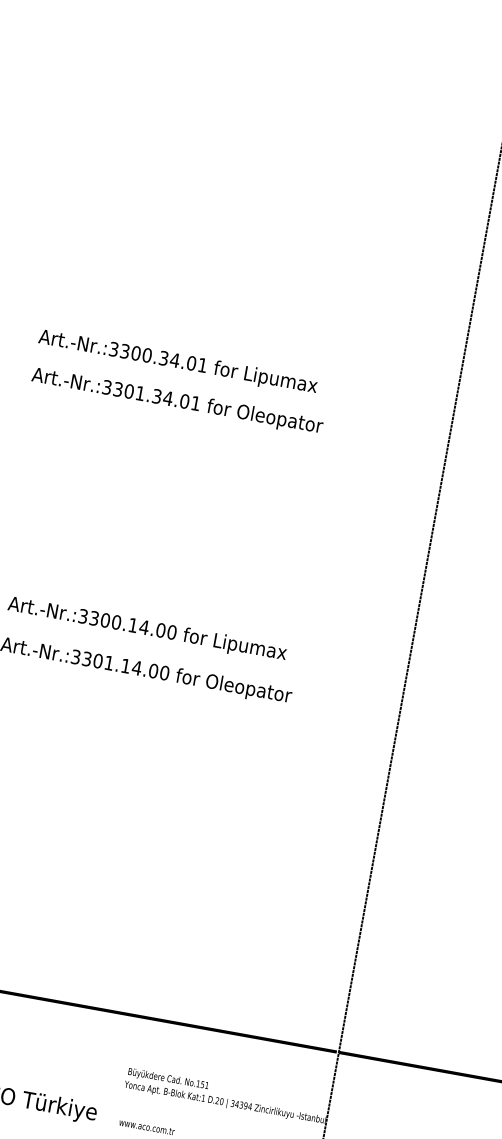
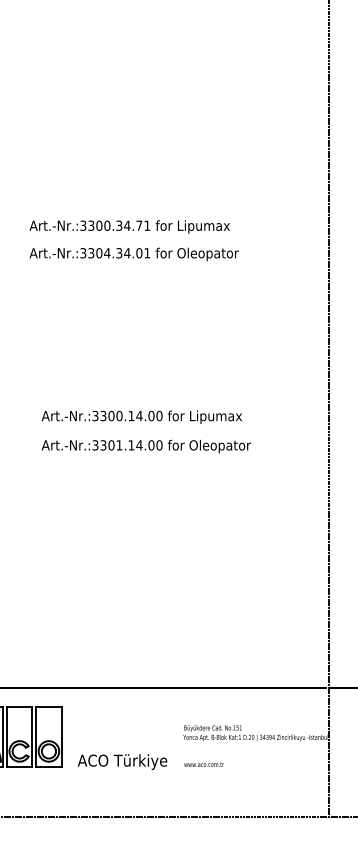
text: (191, 363) -> (139, 225), Art.-Nr.:3300.34.01 -> Art.-Nr.:3300.34.71
text: (140, 393) -> (107, 253), Art.-Nr.:3301.34.01 -> Art.-Nr.:3304.34.01

